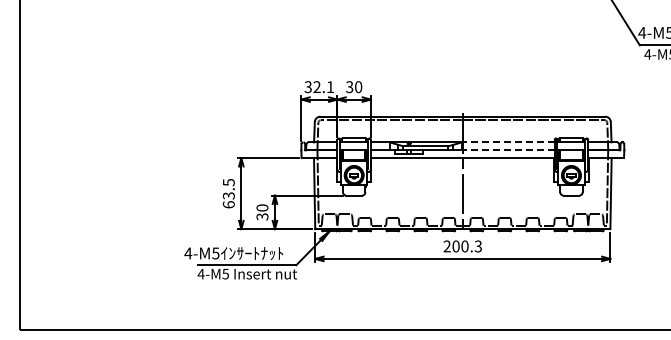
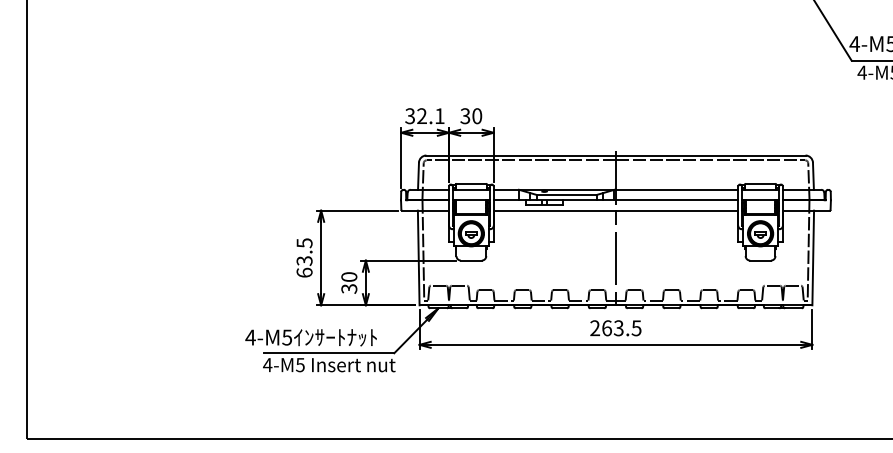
line: (508, 142) -> (676, 189), dashed -> solid
line: (508, 150) -> (676, 200), dashed -> solid
text: (466, 246) -> (620, 328), 200.3 -> 263.5

